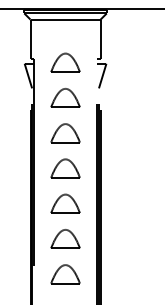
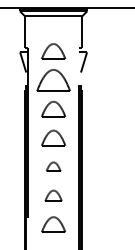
part: (65, 97) -> (53, 79), size x1.4
part: (65, 203) -> (53, 166), size x0.6
part: (65, 238) -> (53, 195), size x0.7

